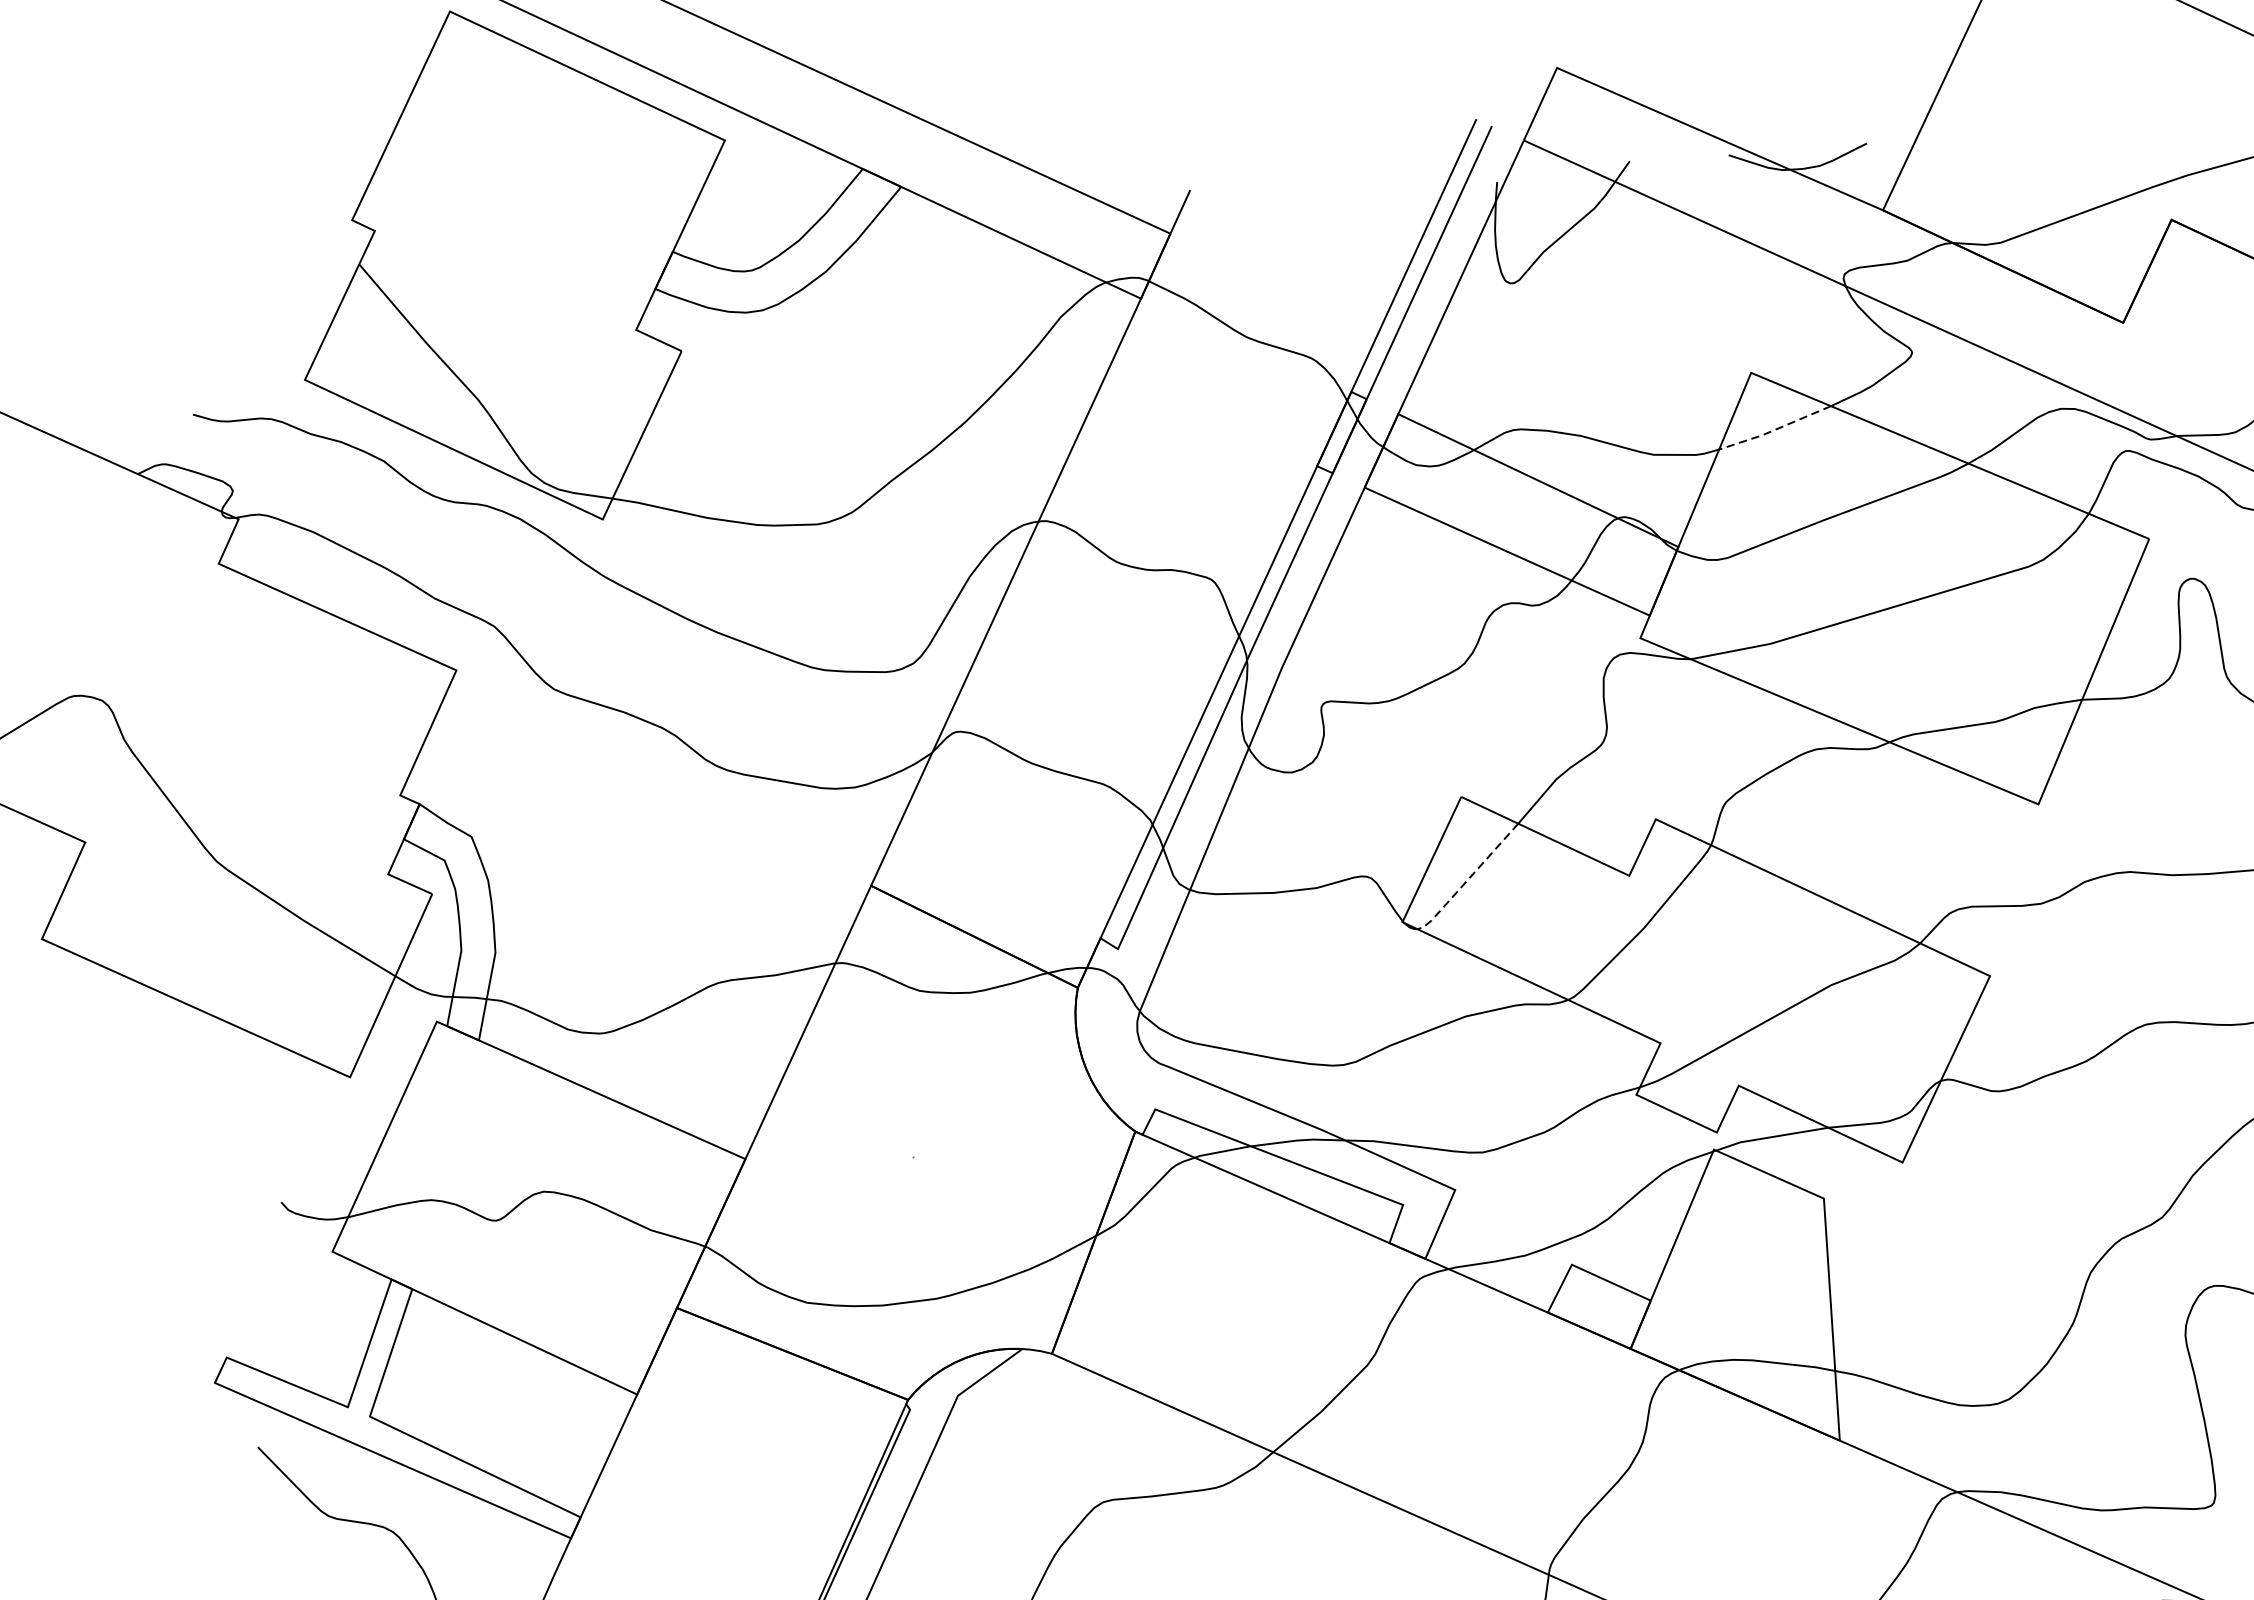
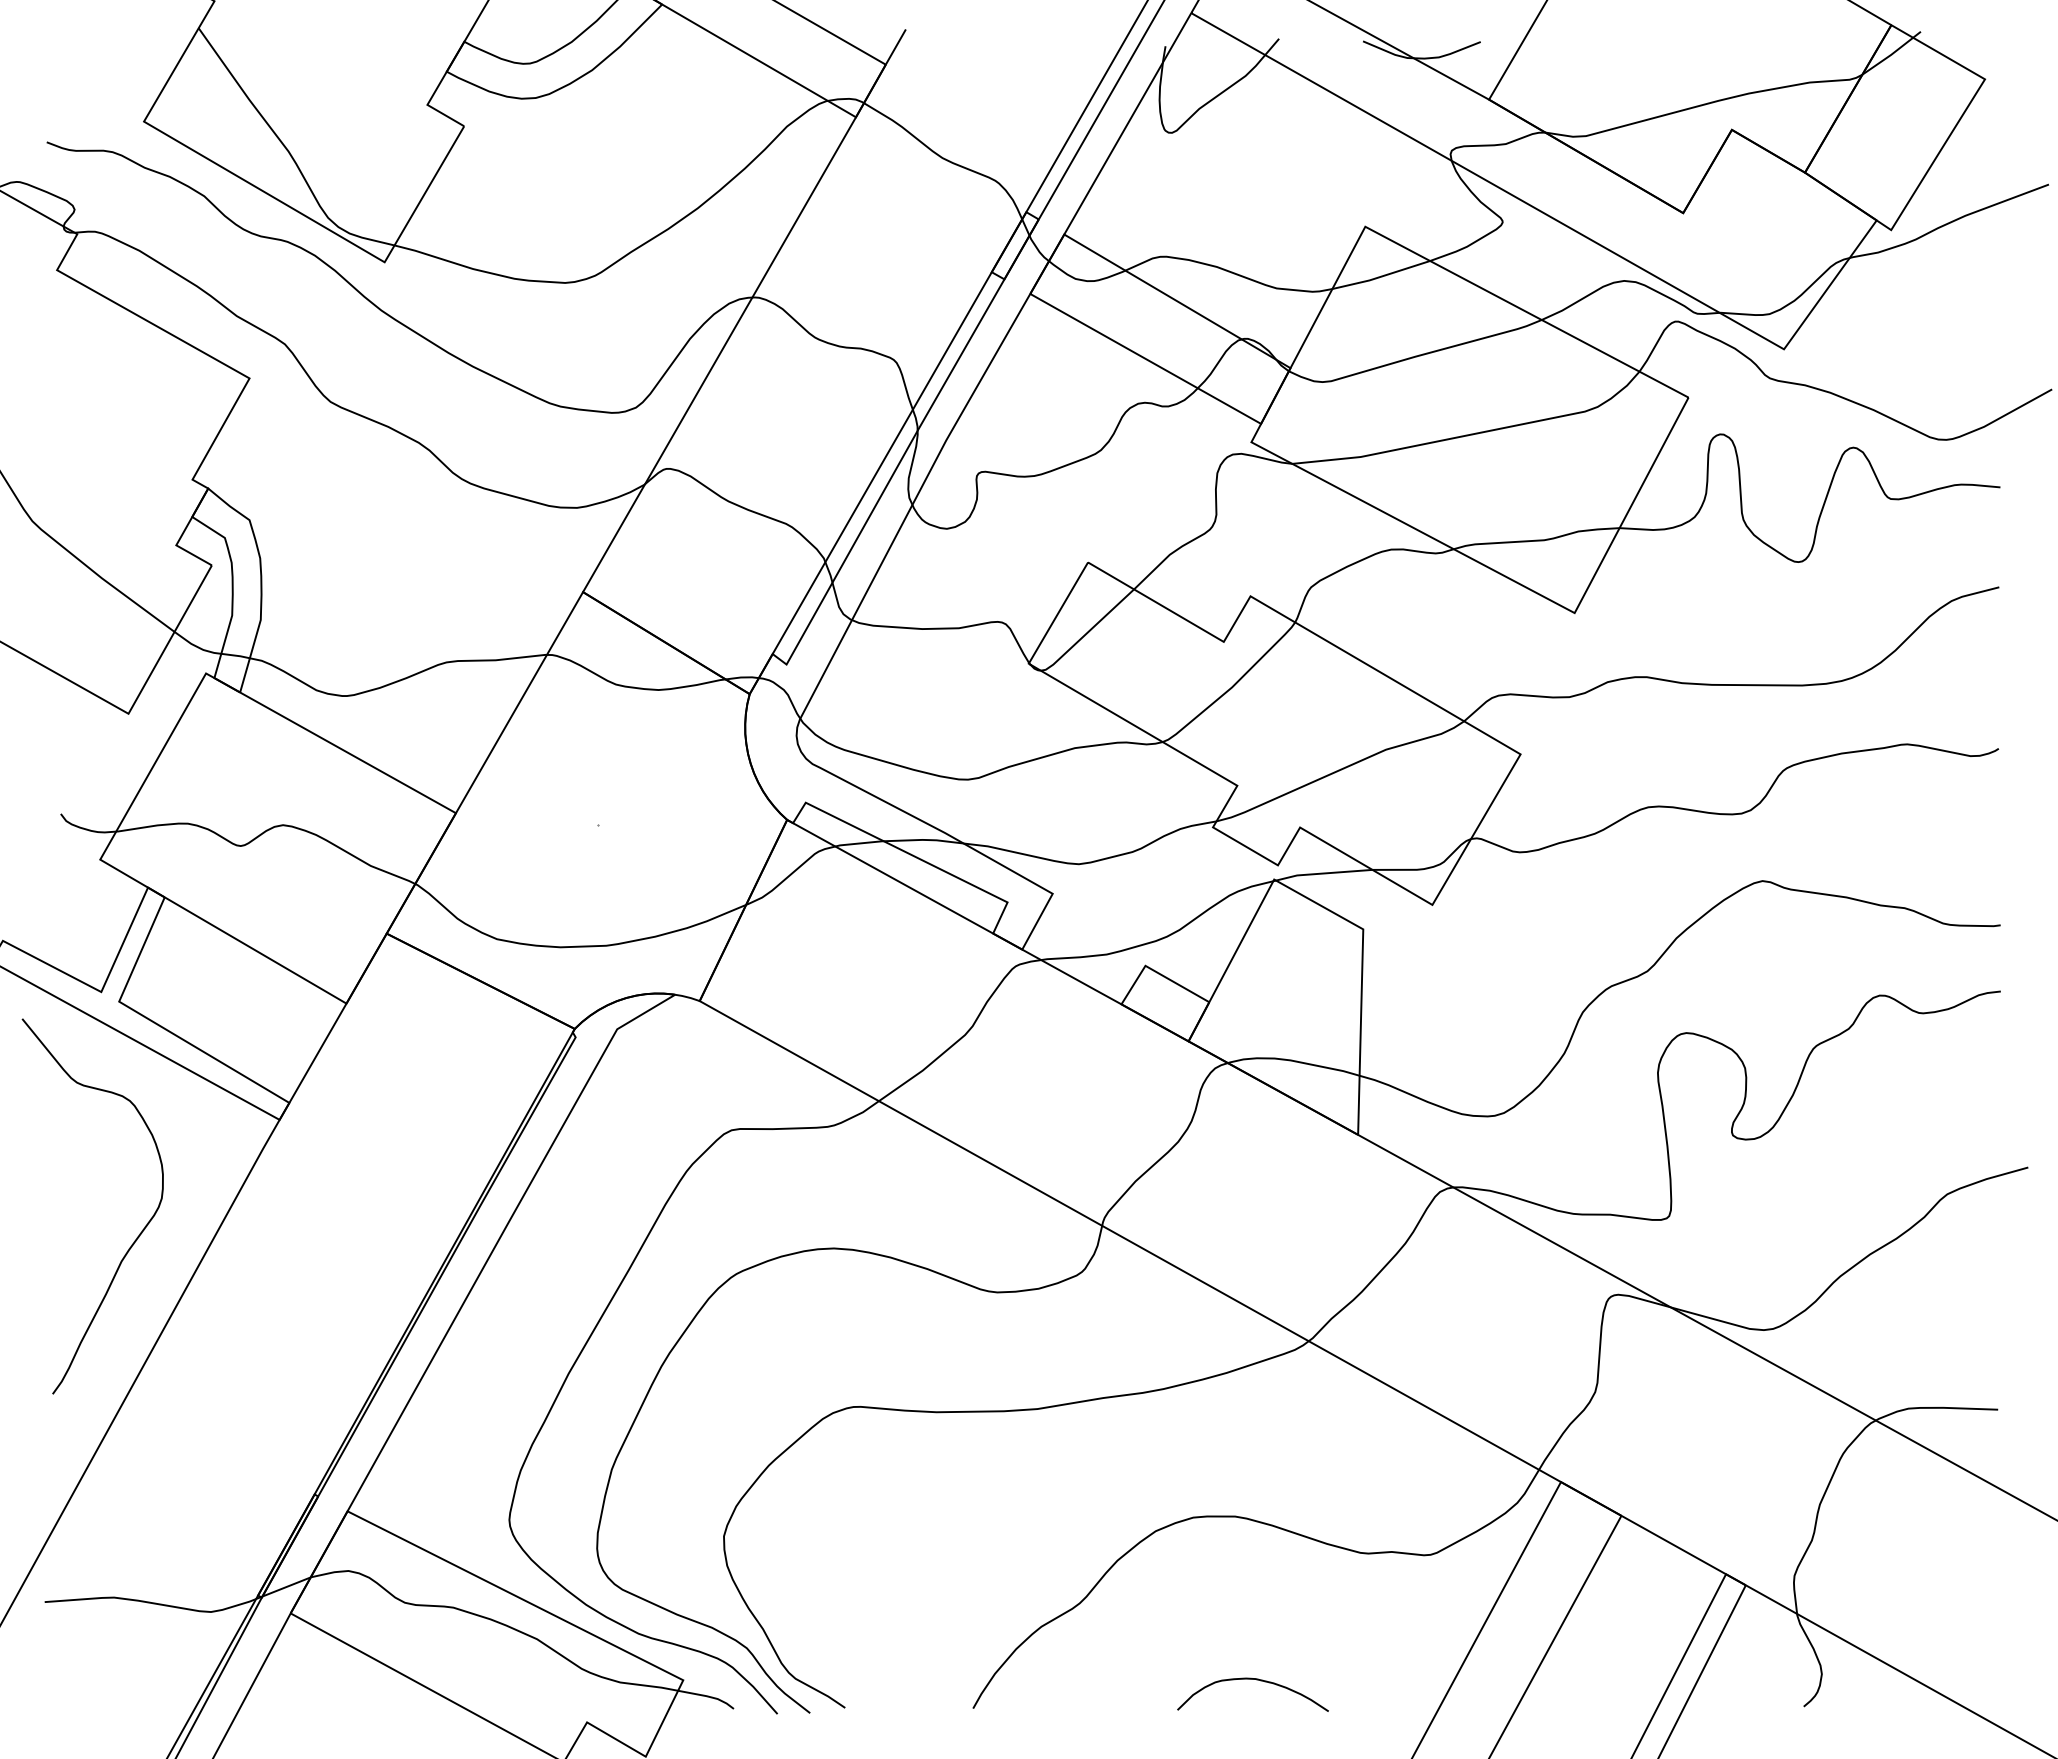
line: (1774, 429) -> (1380, 276), dashed -> solid
line: (1467, 880) -> (1086, 633), dashed -> solid

